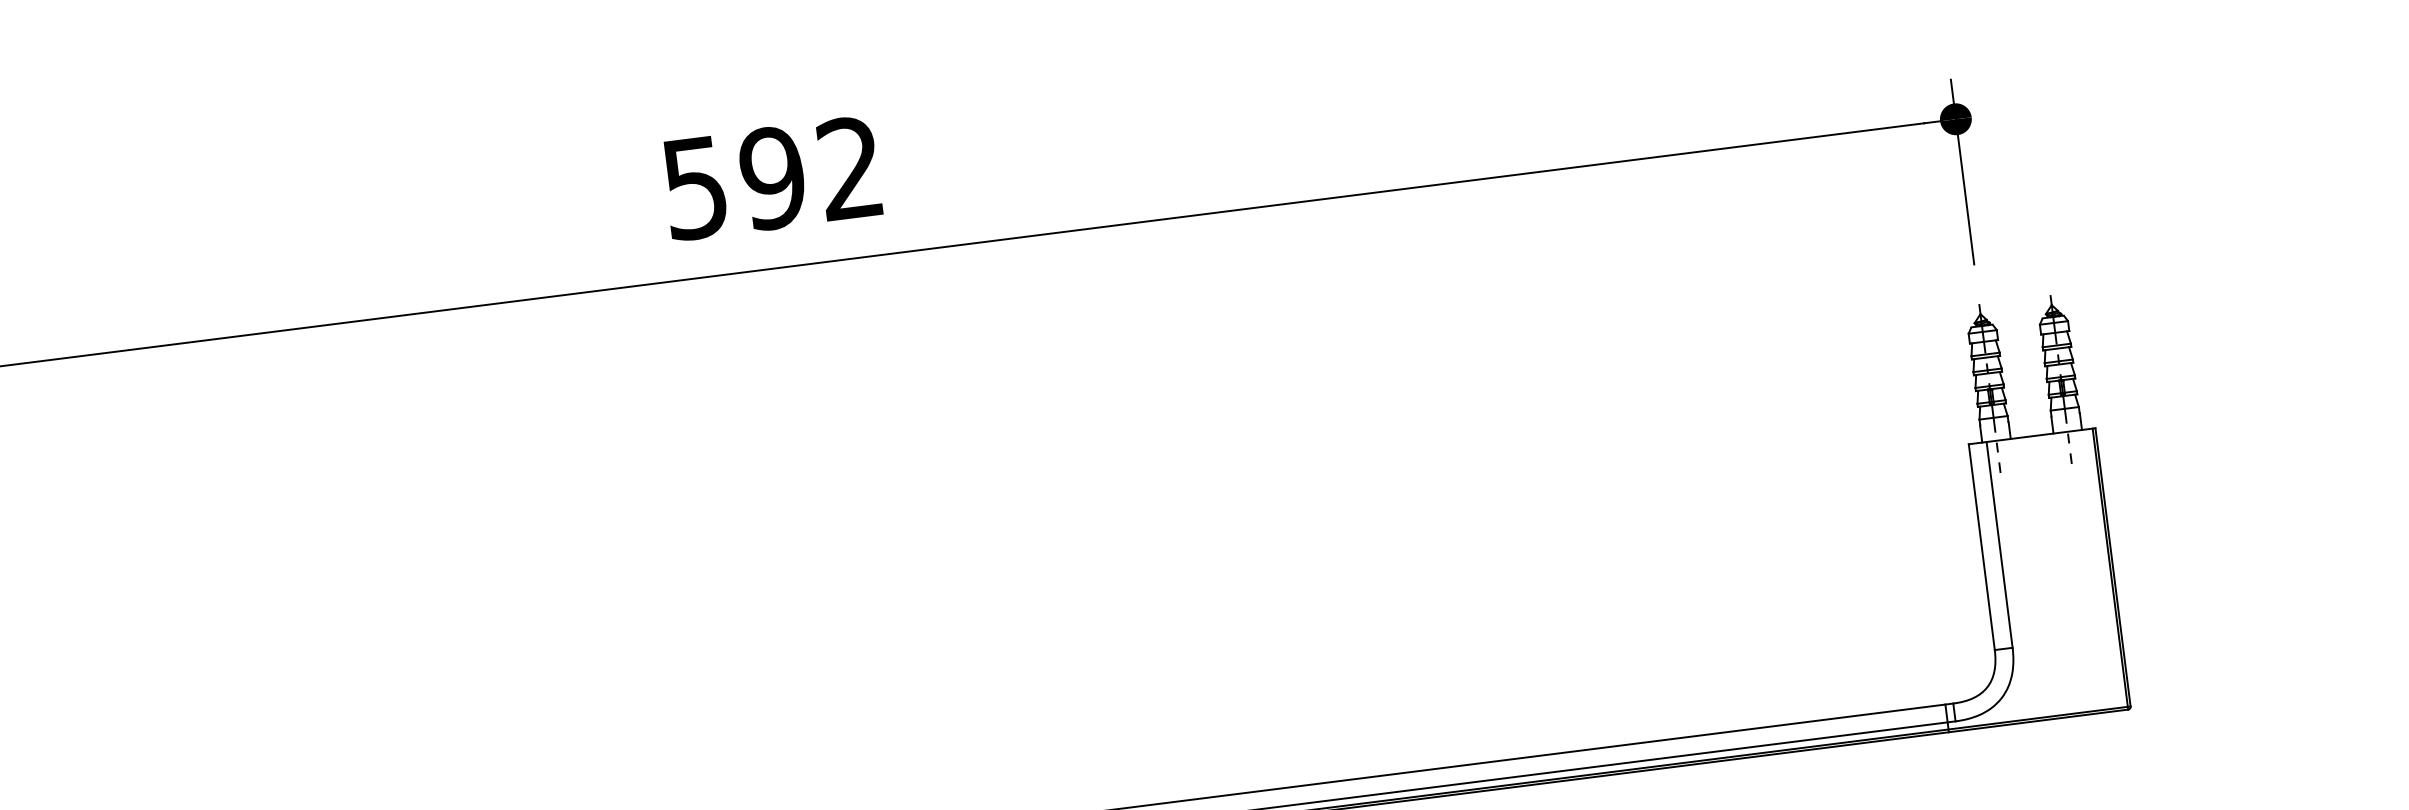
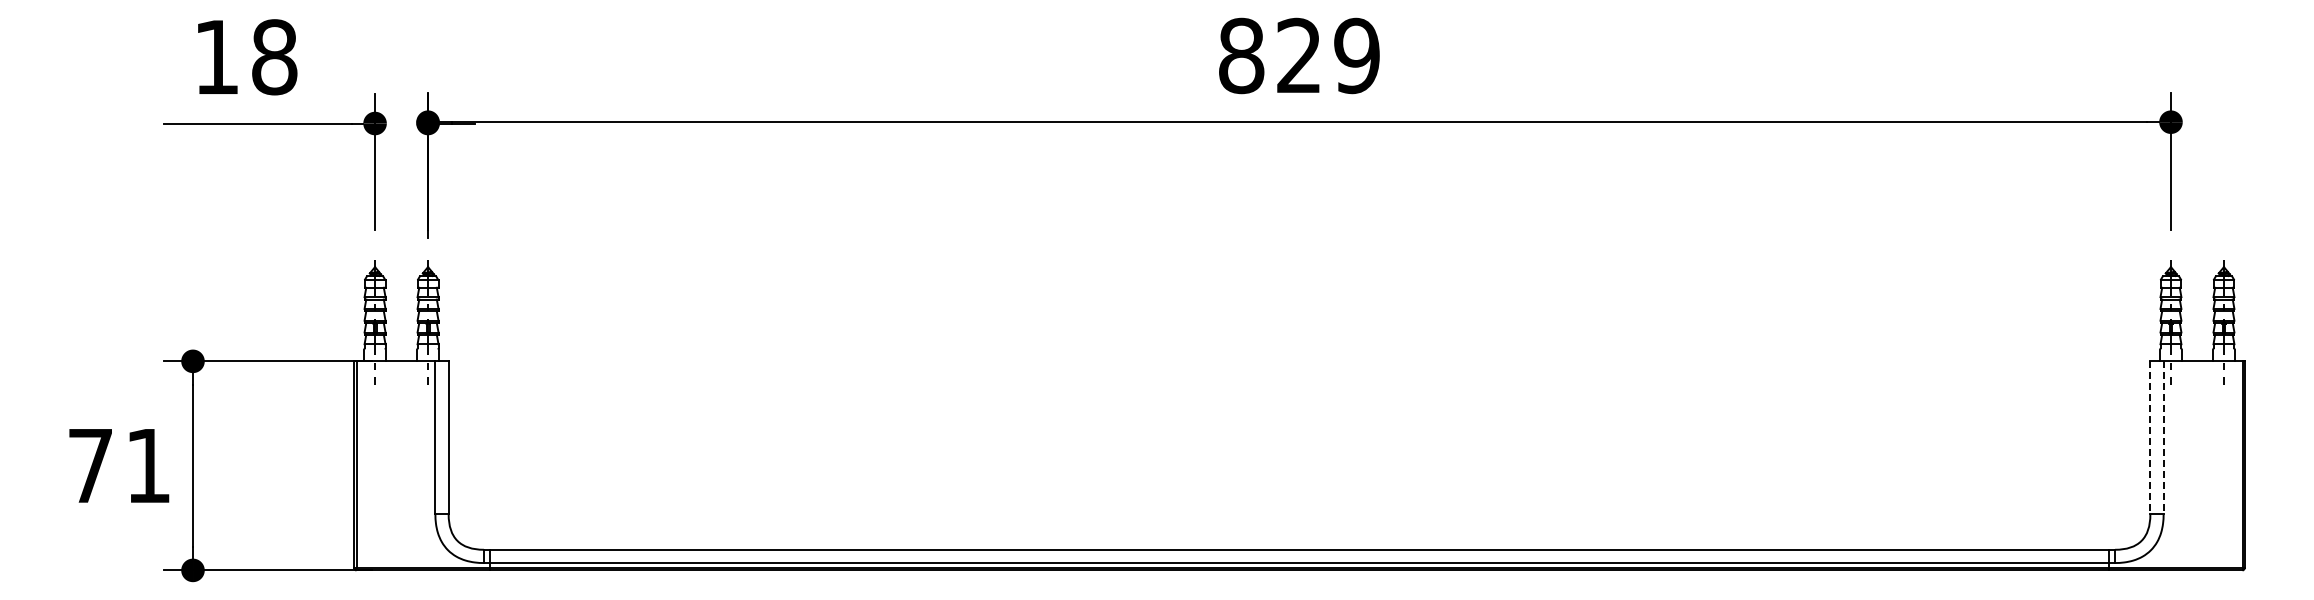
text: (773, 177) -> (1299, 55), 592 -> 829
line: (1999, 544) -> (2163, 437), solid -> dashed
line: (1981, 546) -> (2150, 437), solid -> dashed

